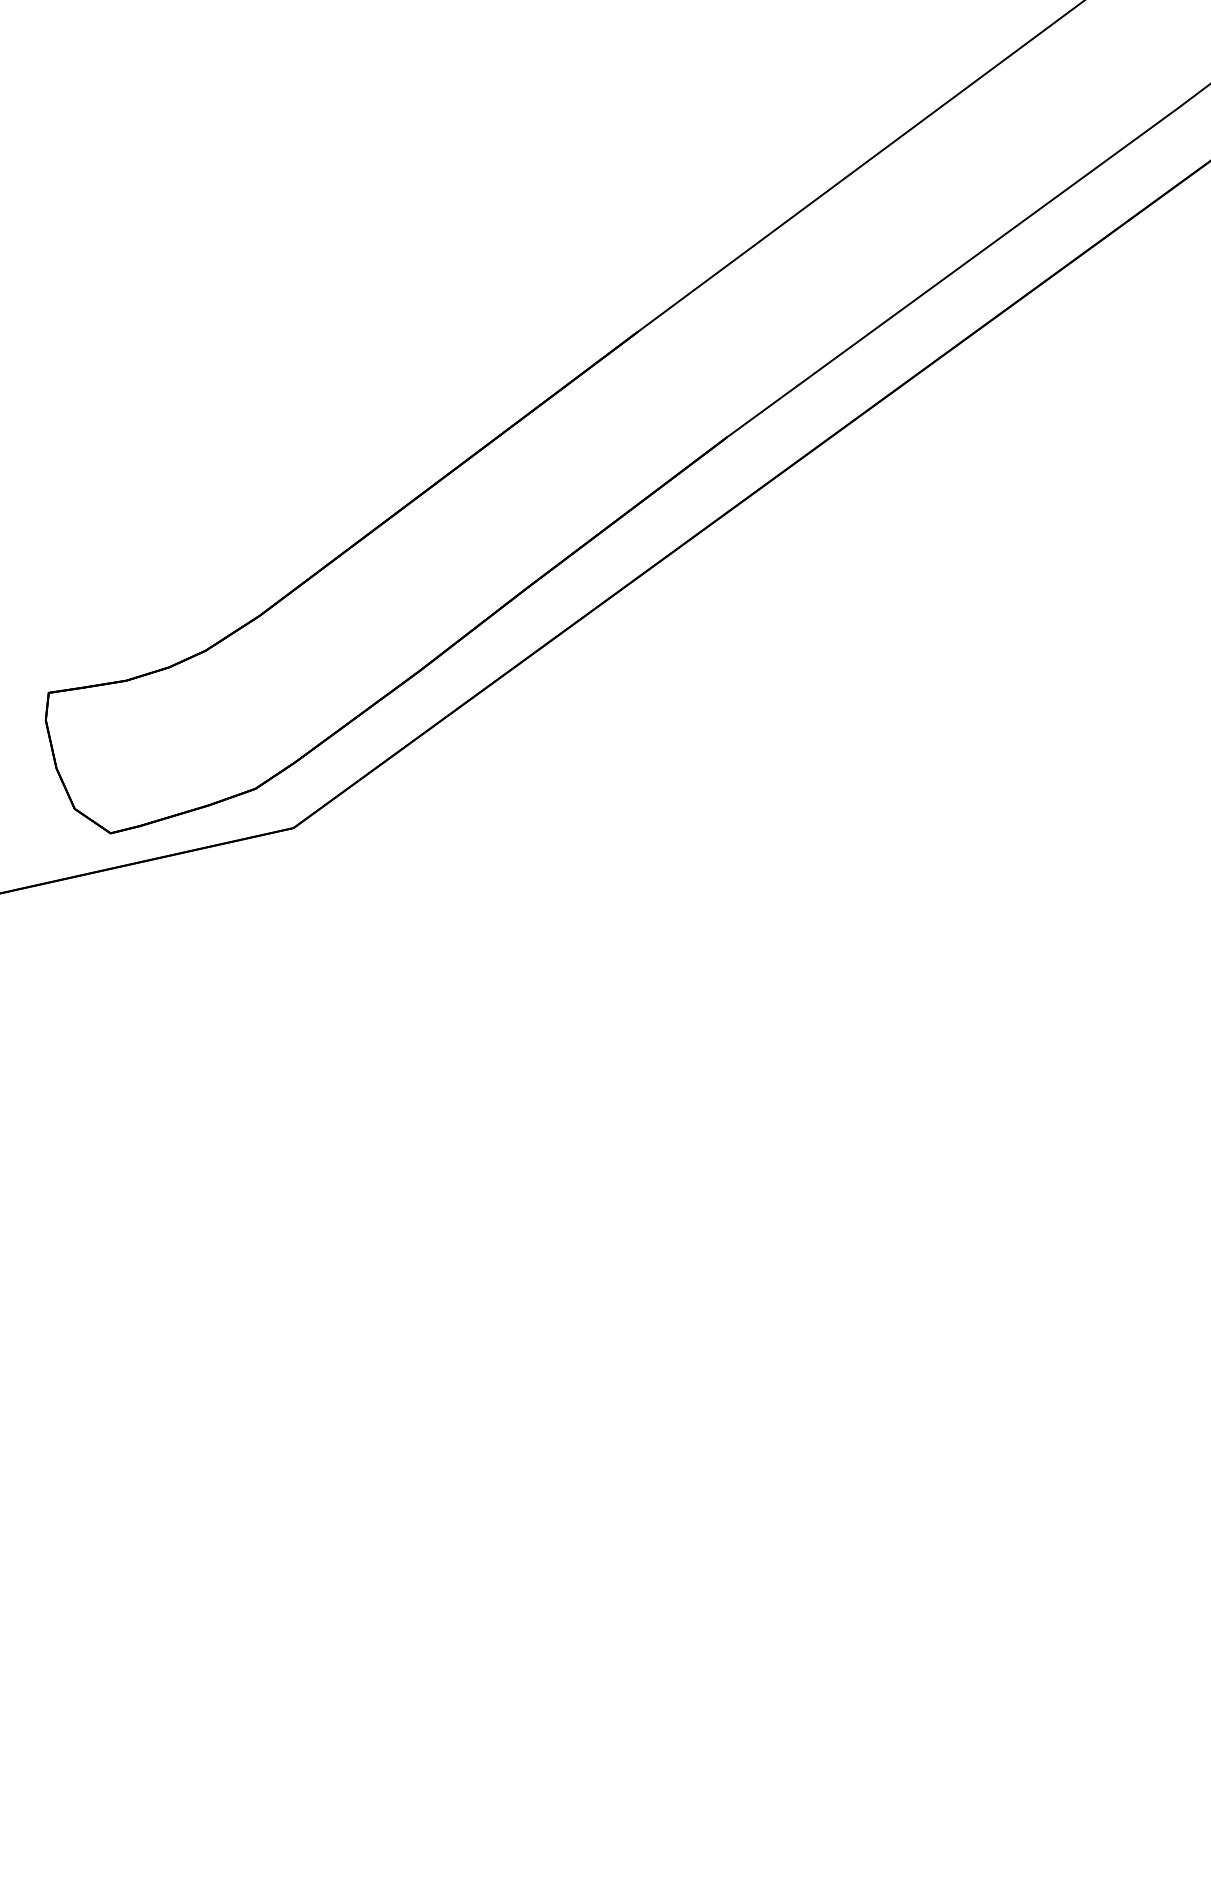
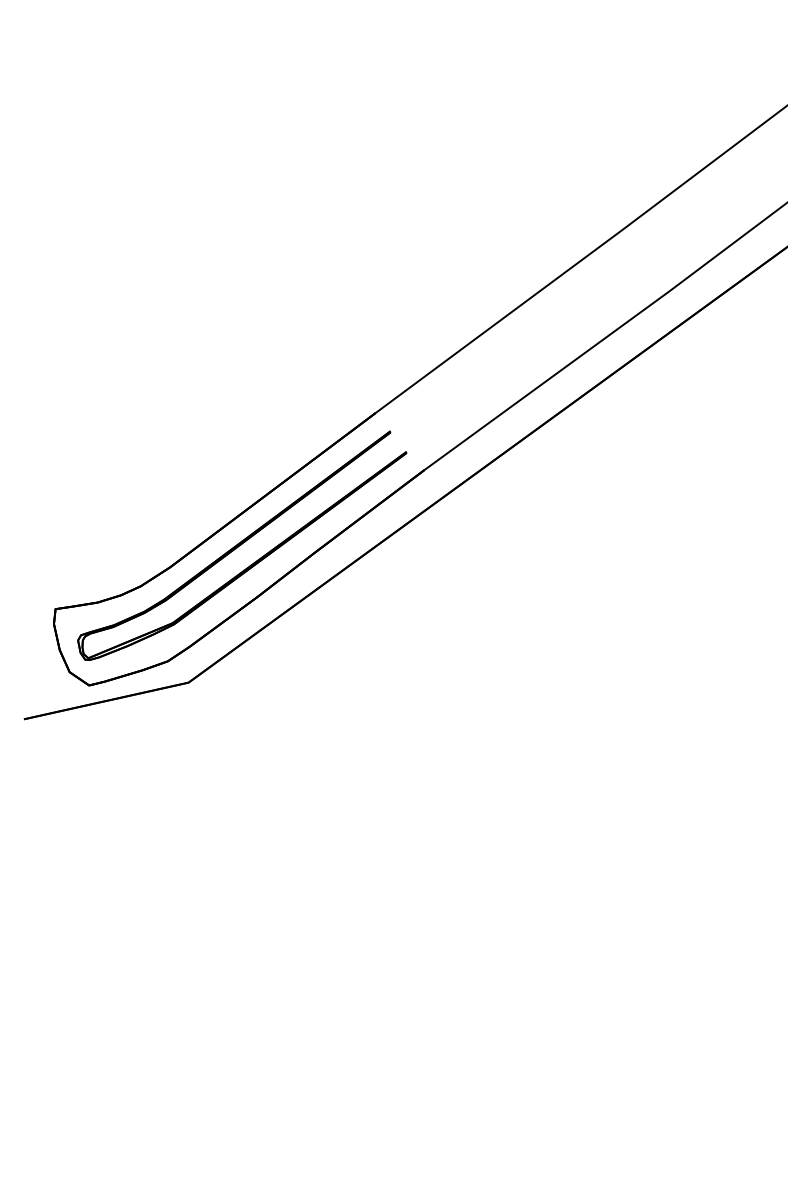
part: (392, 575) -> (242, 545), added

